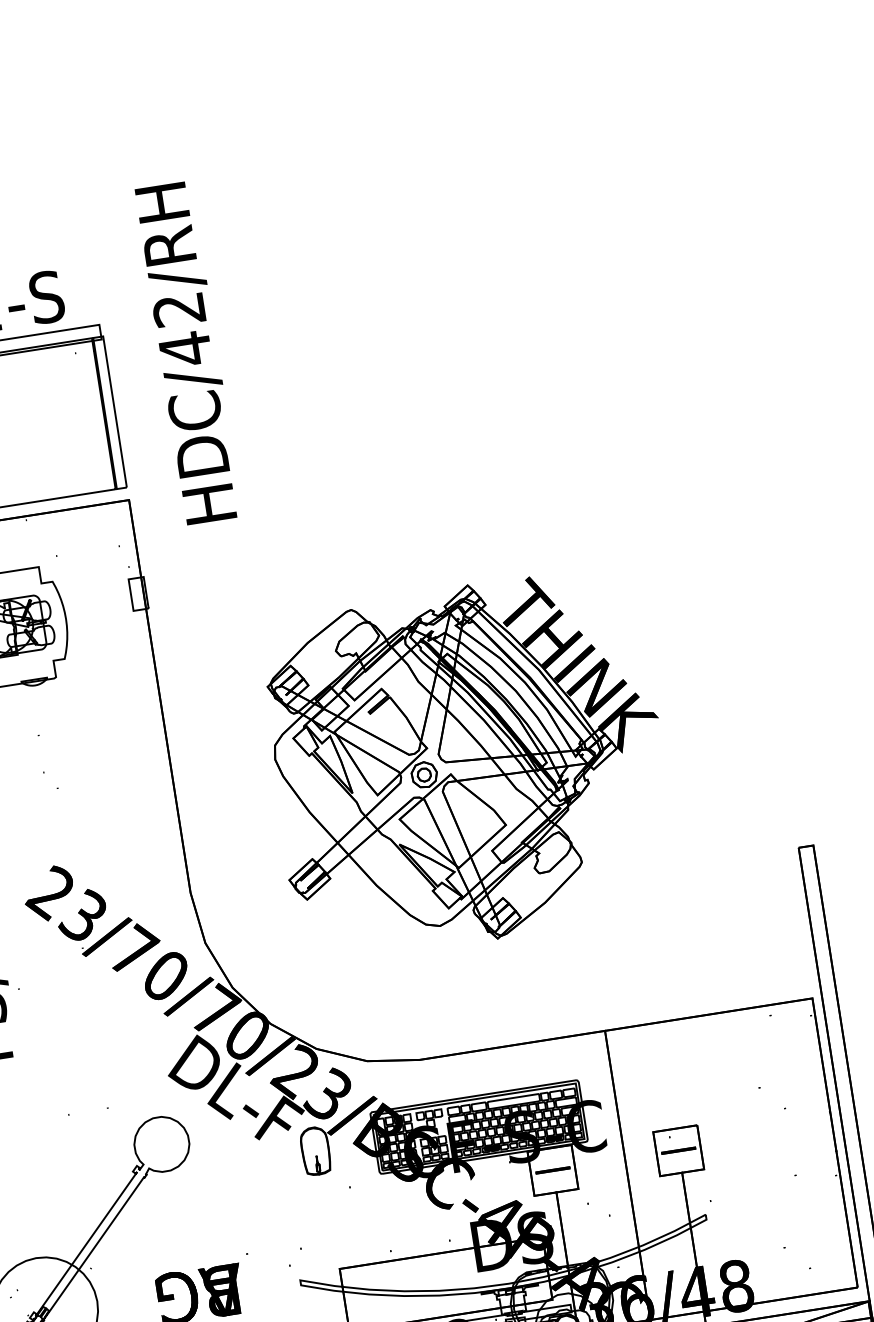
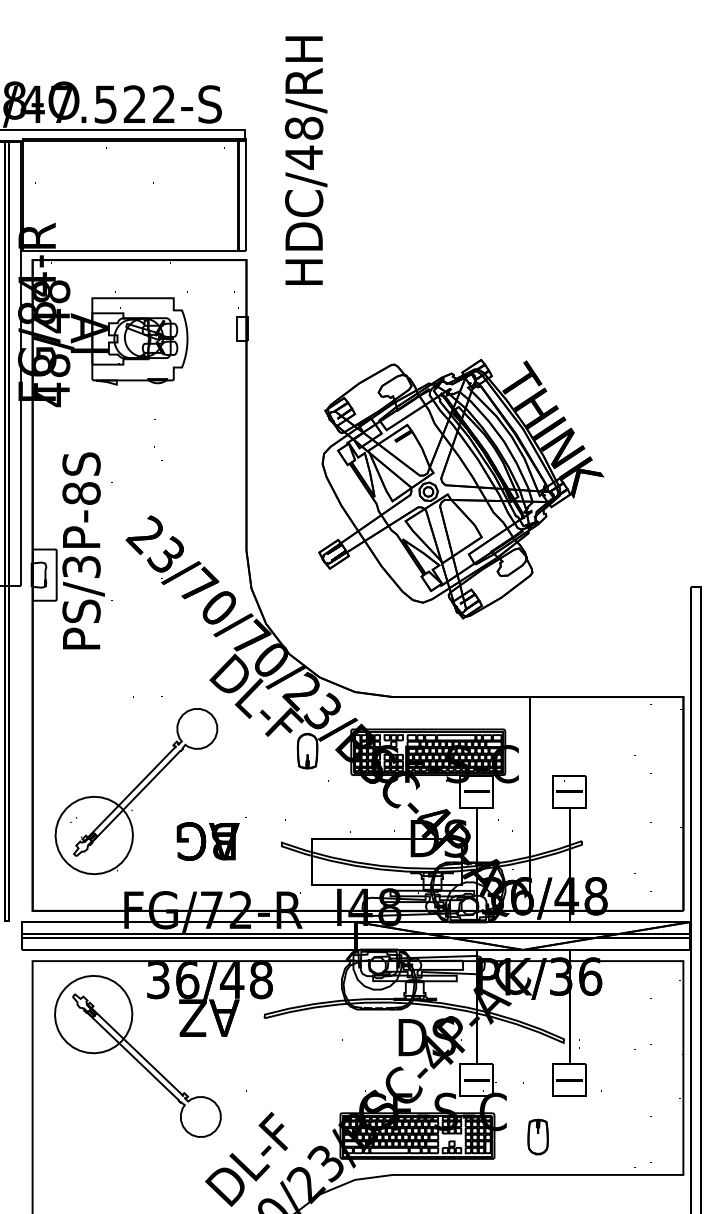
text: (179, 309) -> (304, 128), HDC/42/RH -> HDC/48/RH

